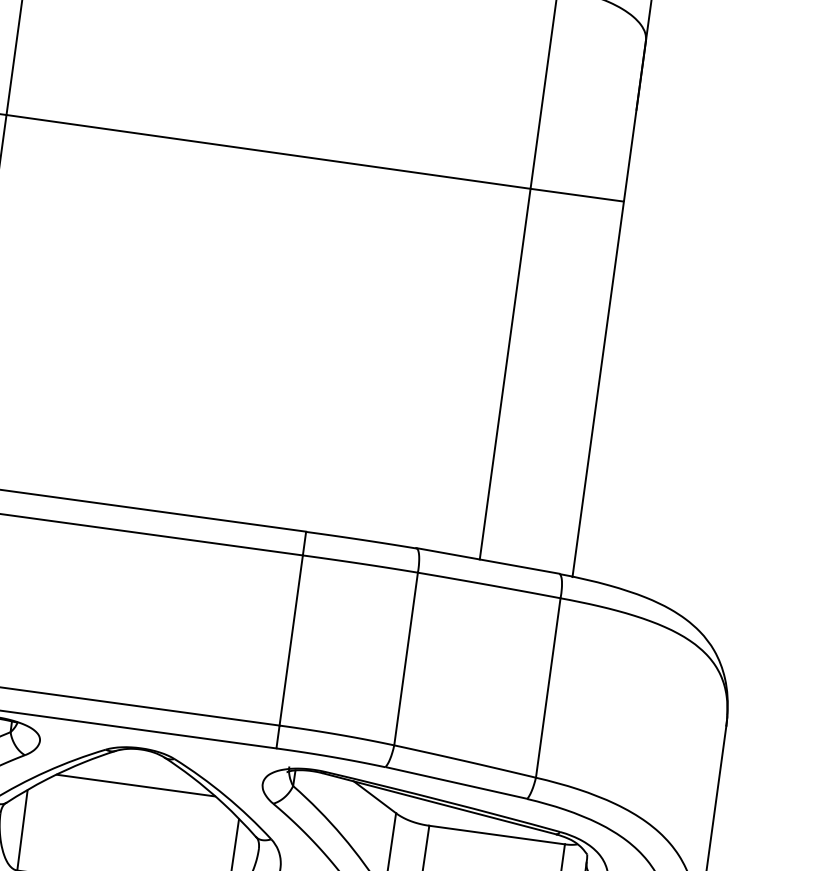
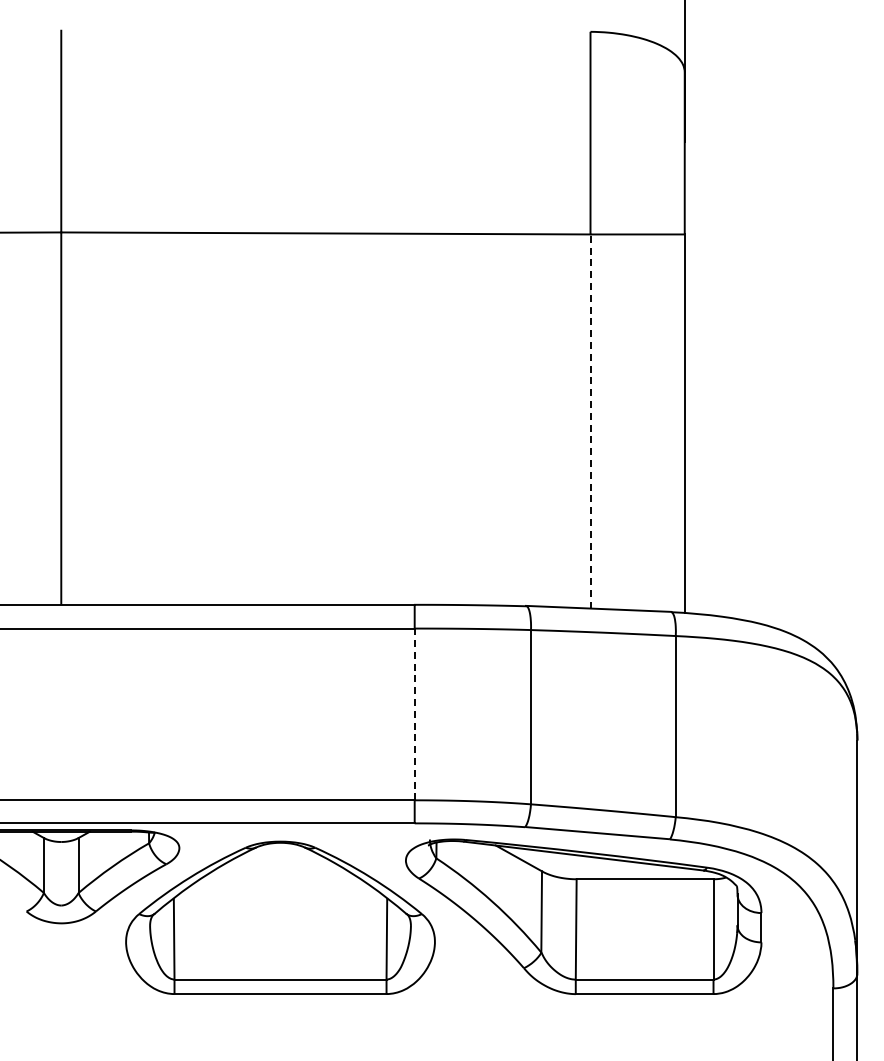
line: (505, 374) -> (590, 421), solid -> dashed
line: (291, 640) -> (414, 714), solid -> dashed
line: (135, 785) -> (280, 879), removed

